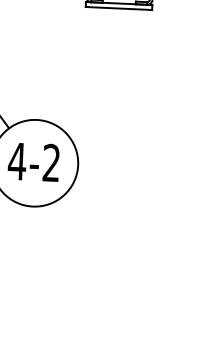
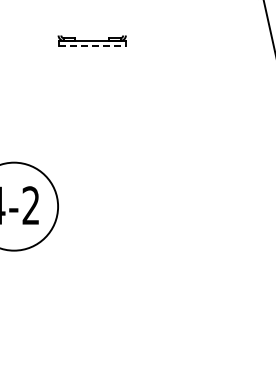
line: (119, 8) -> (92, 45), solid -> dashed

